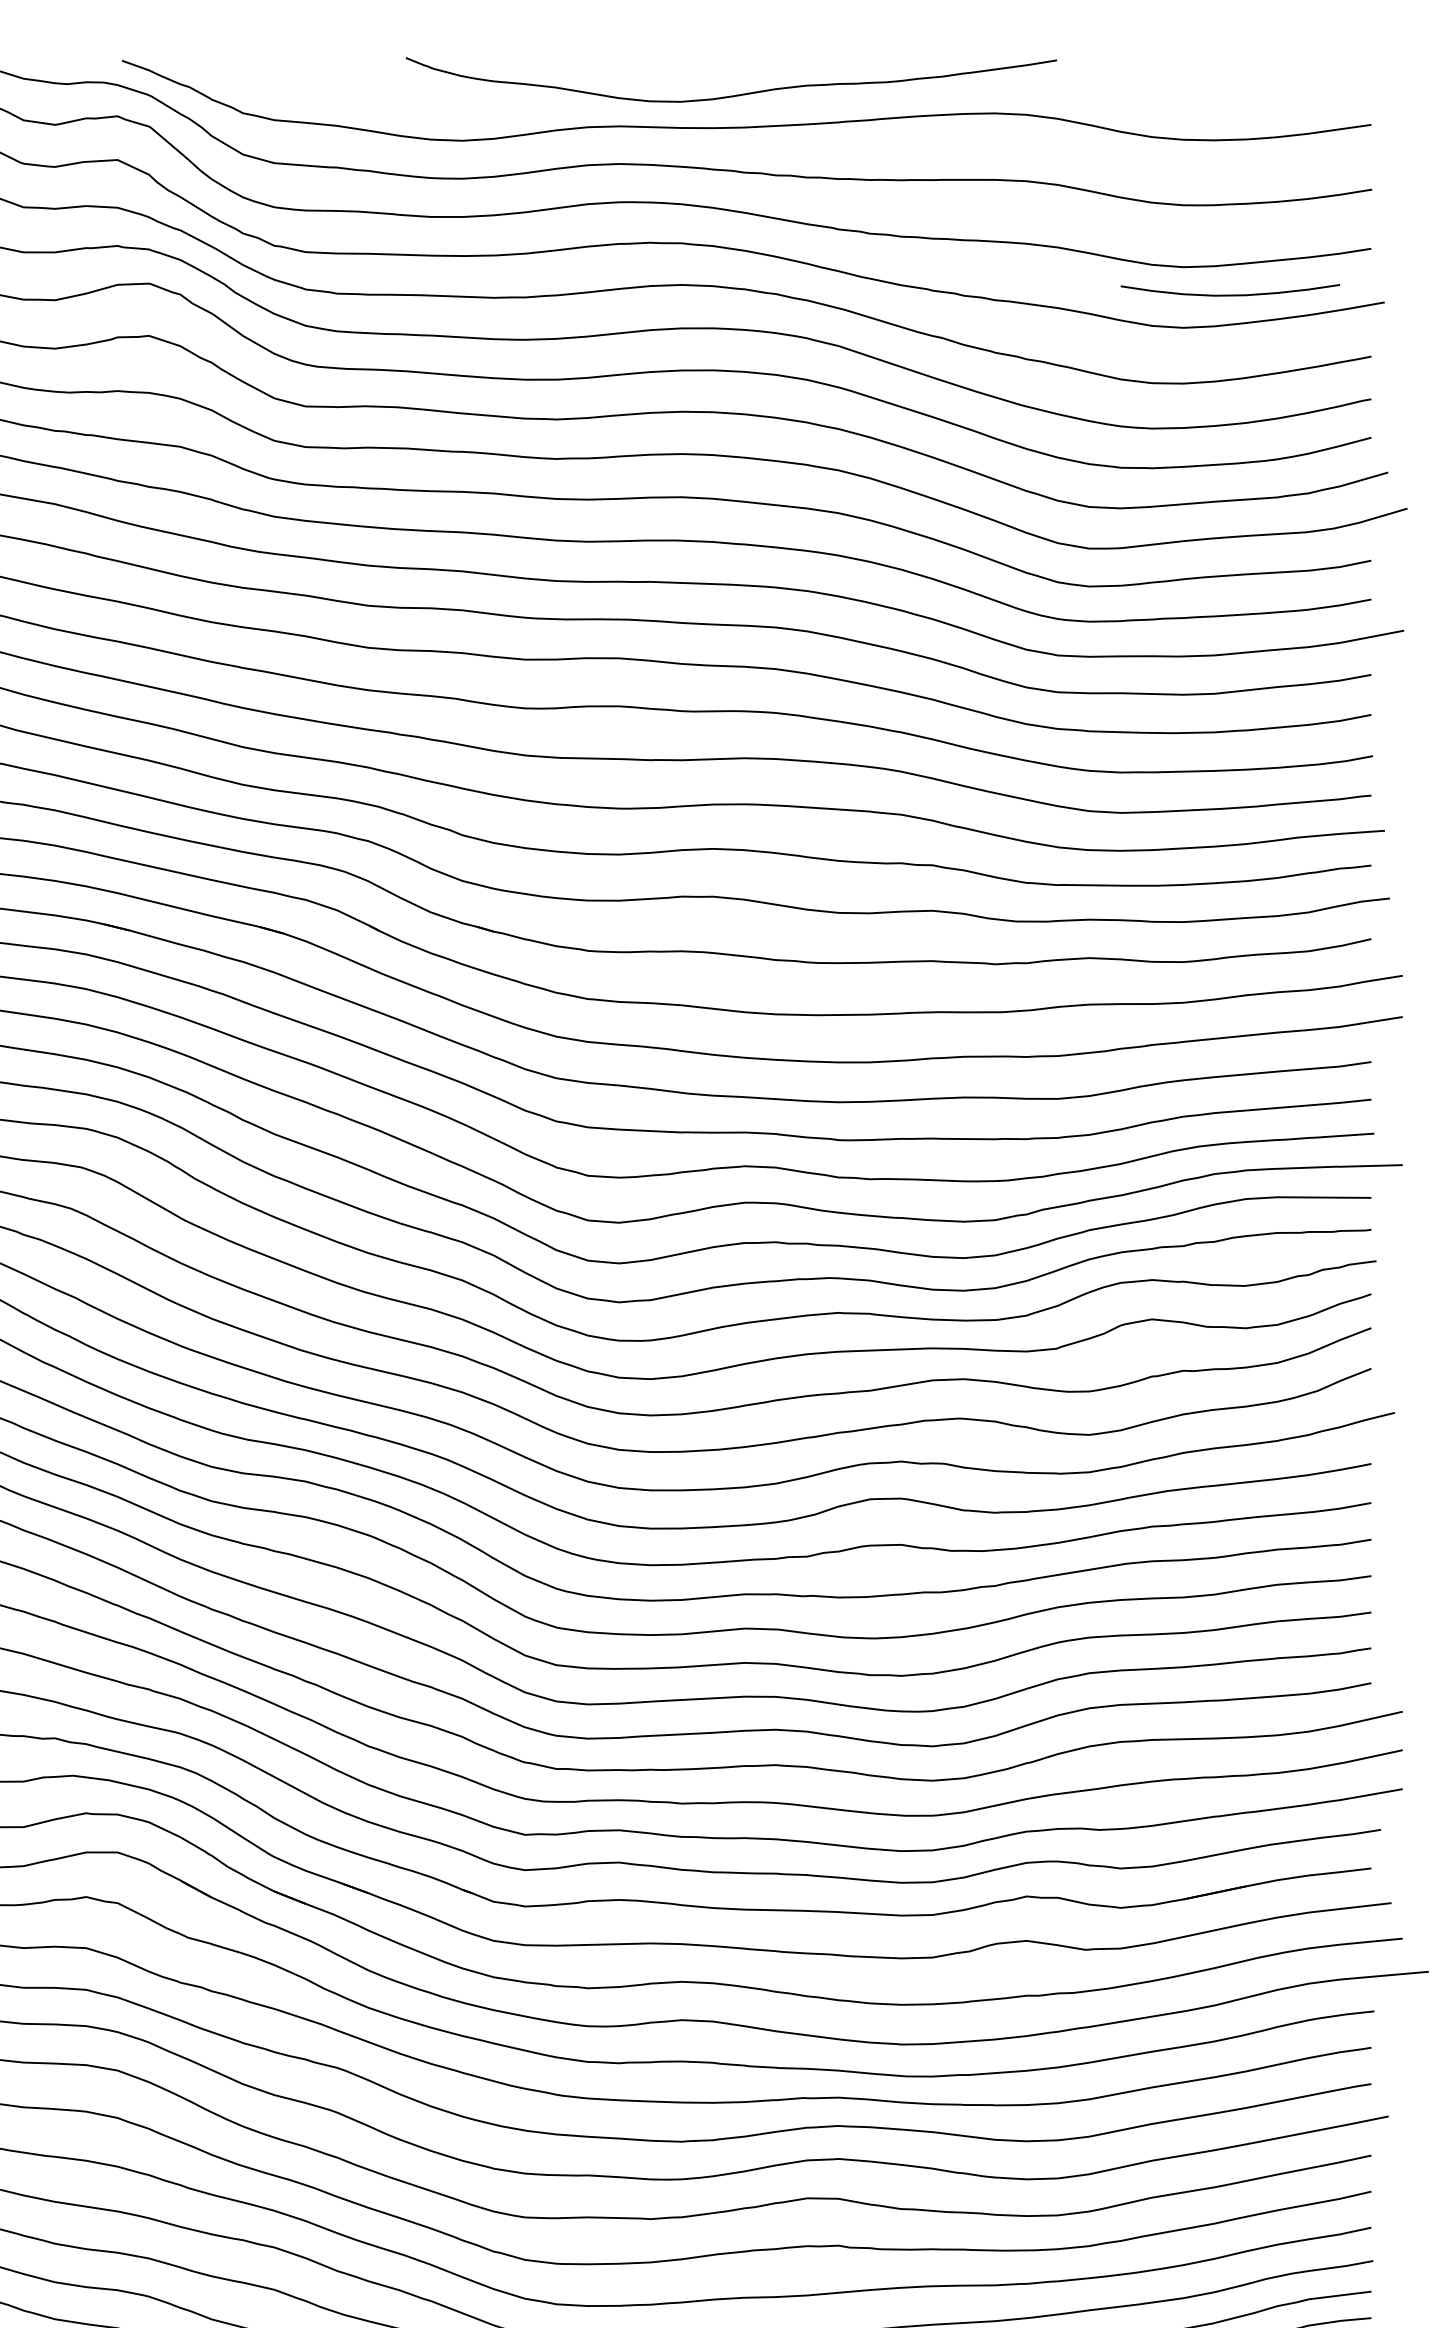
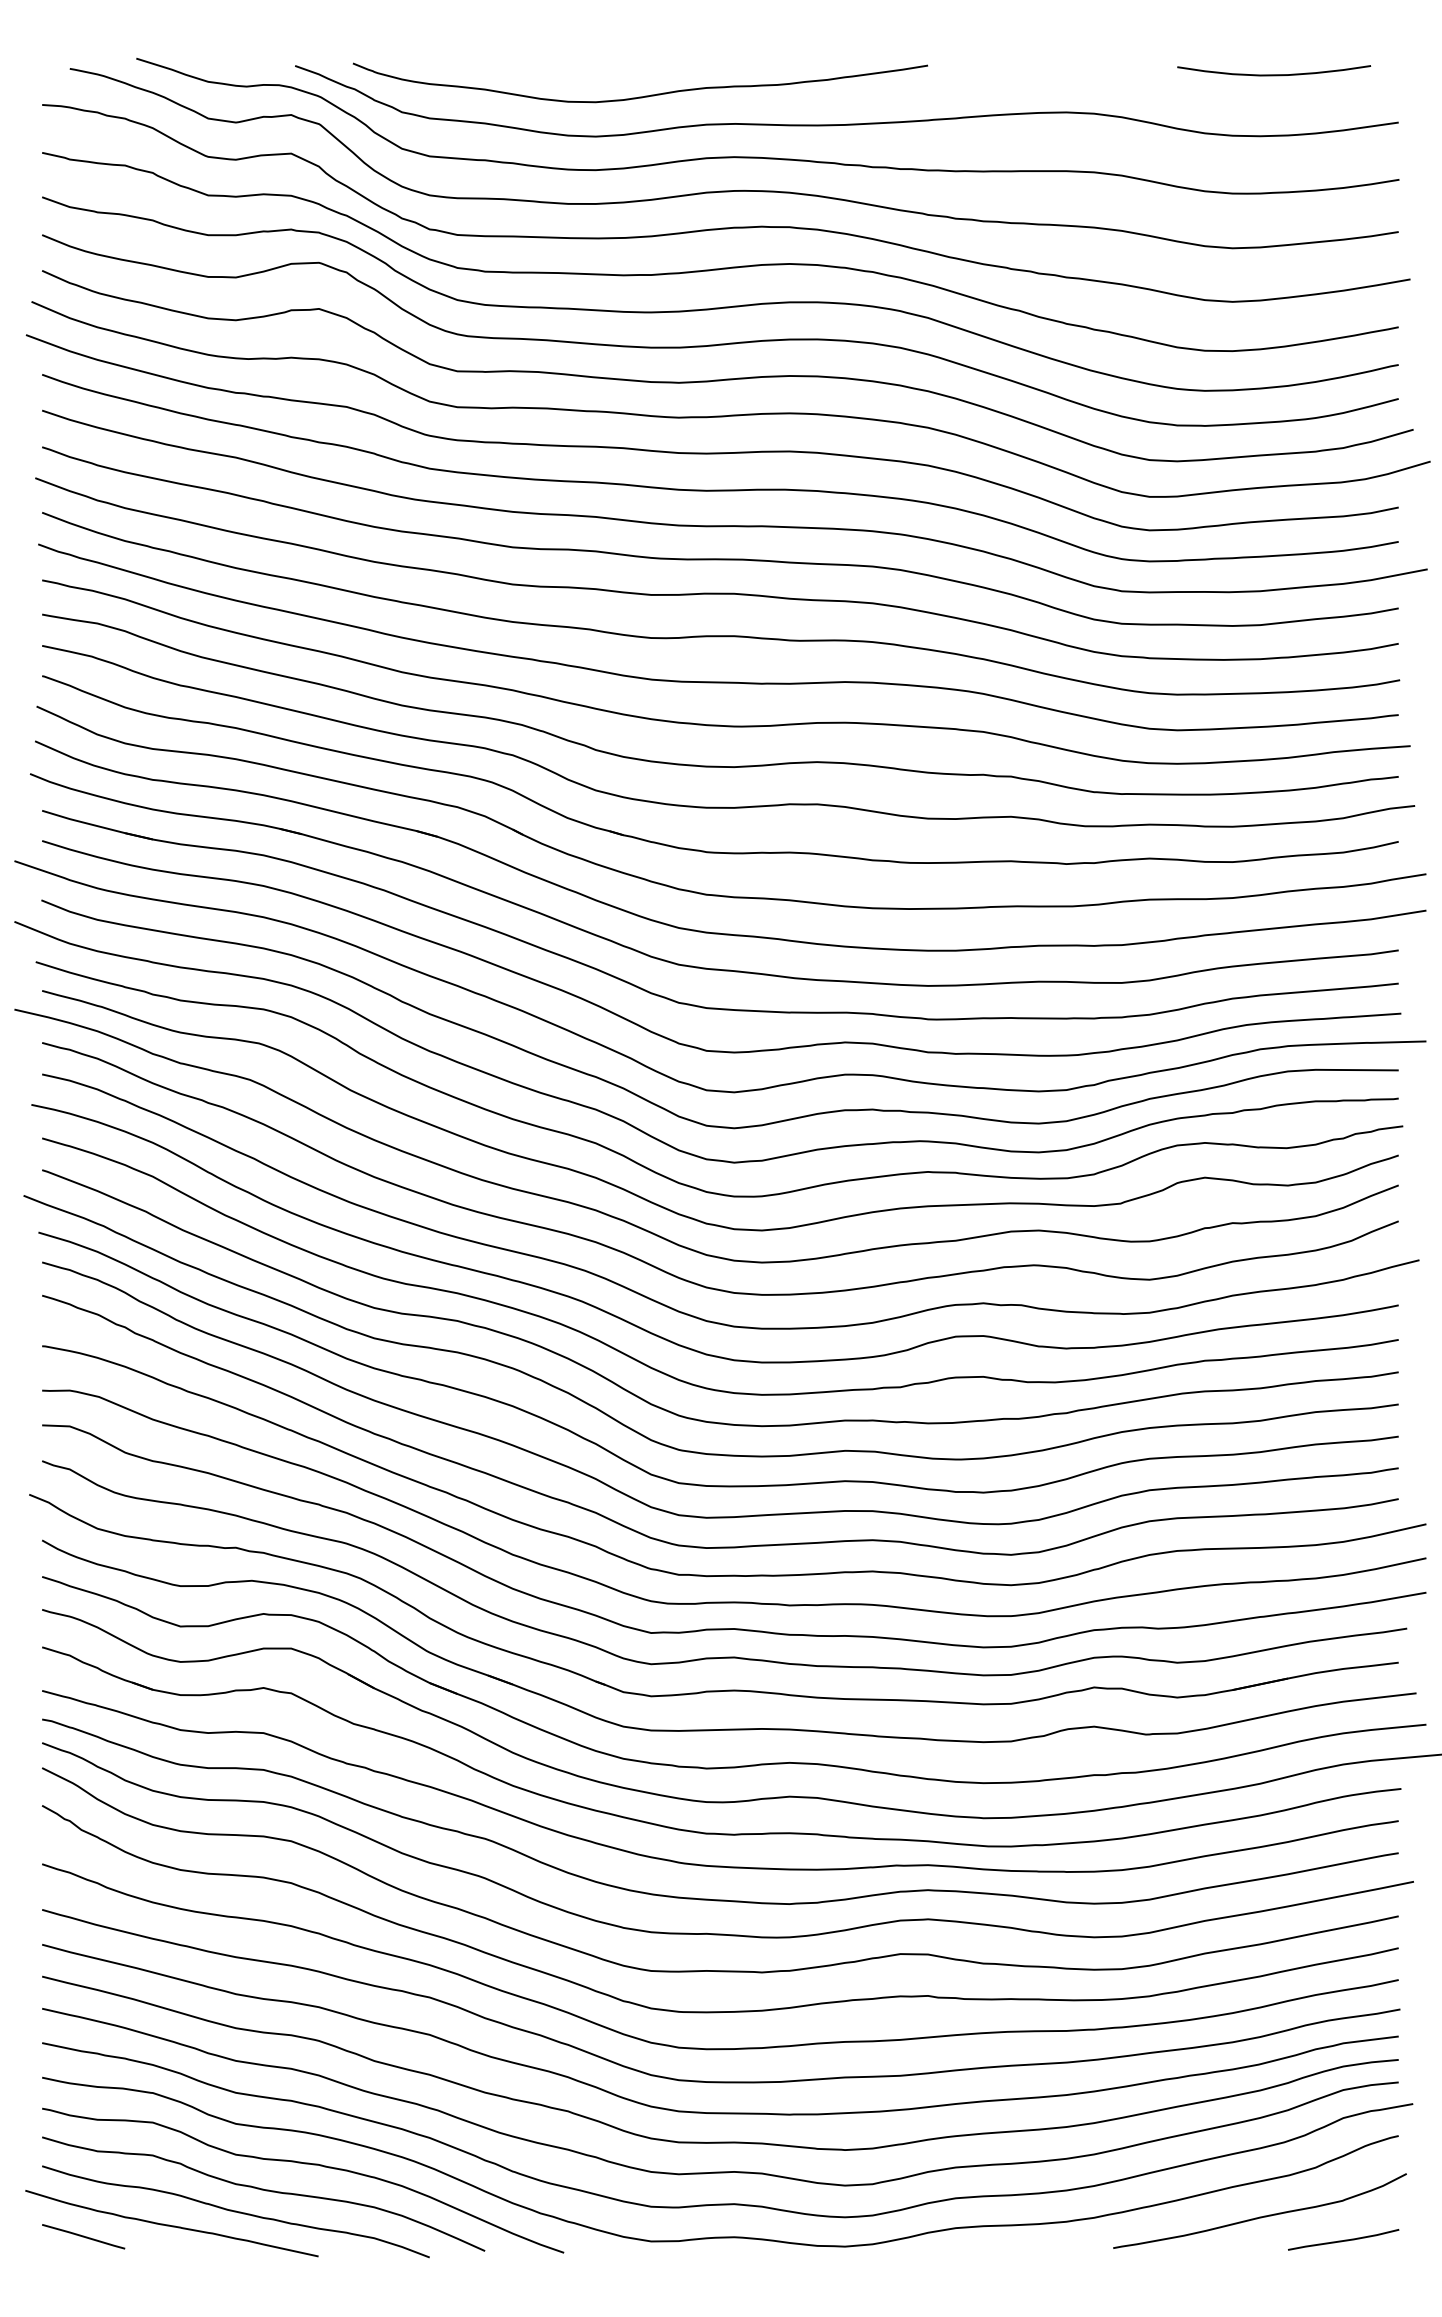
curve: (730, 95) -> (639, 96), moved
curve: (1230, 294) -> (1274, 74), moved

